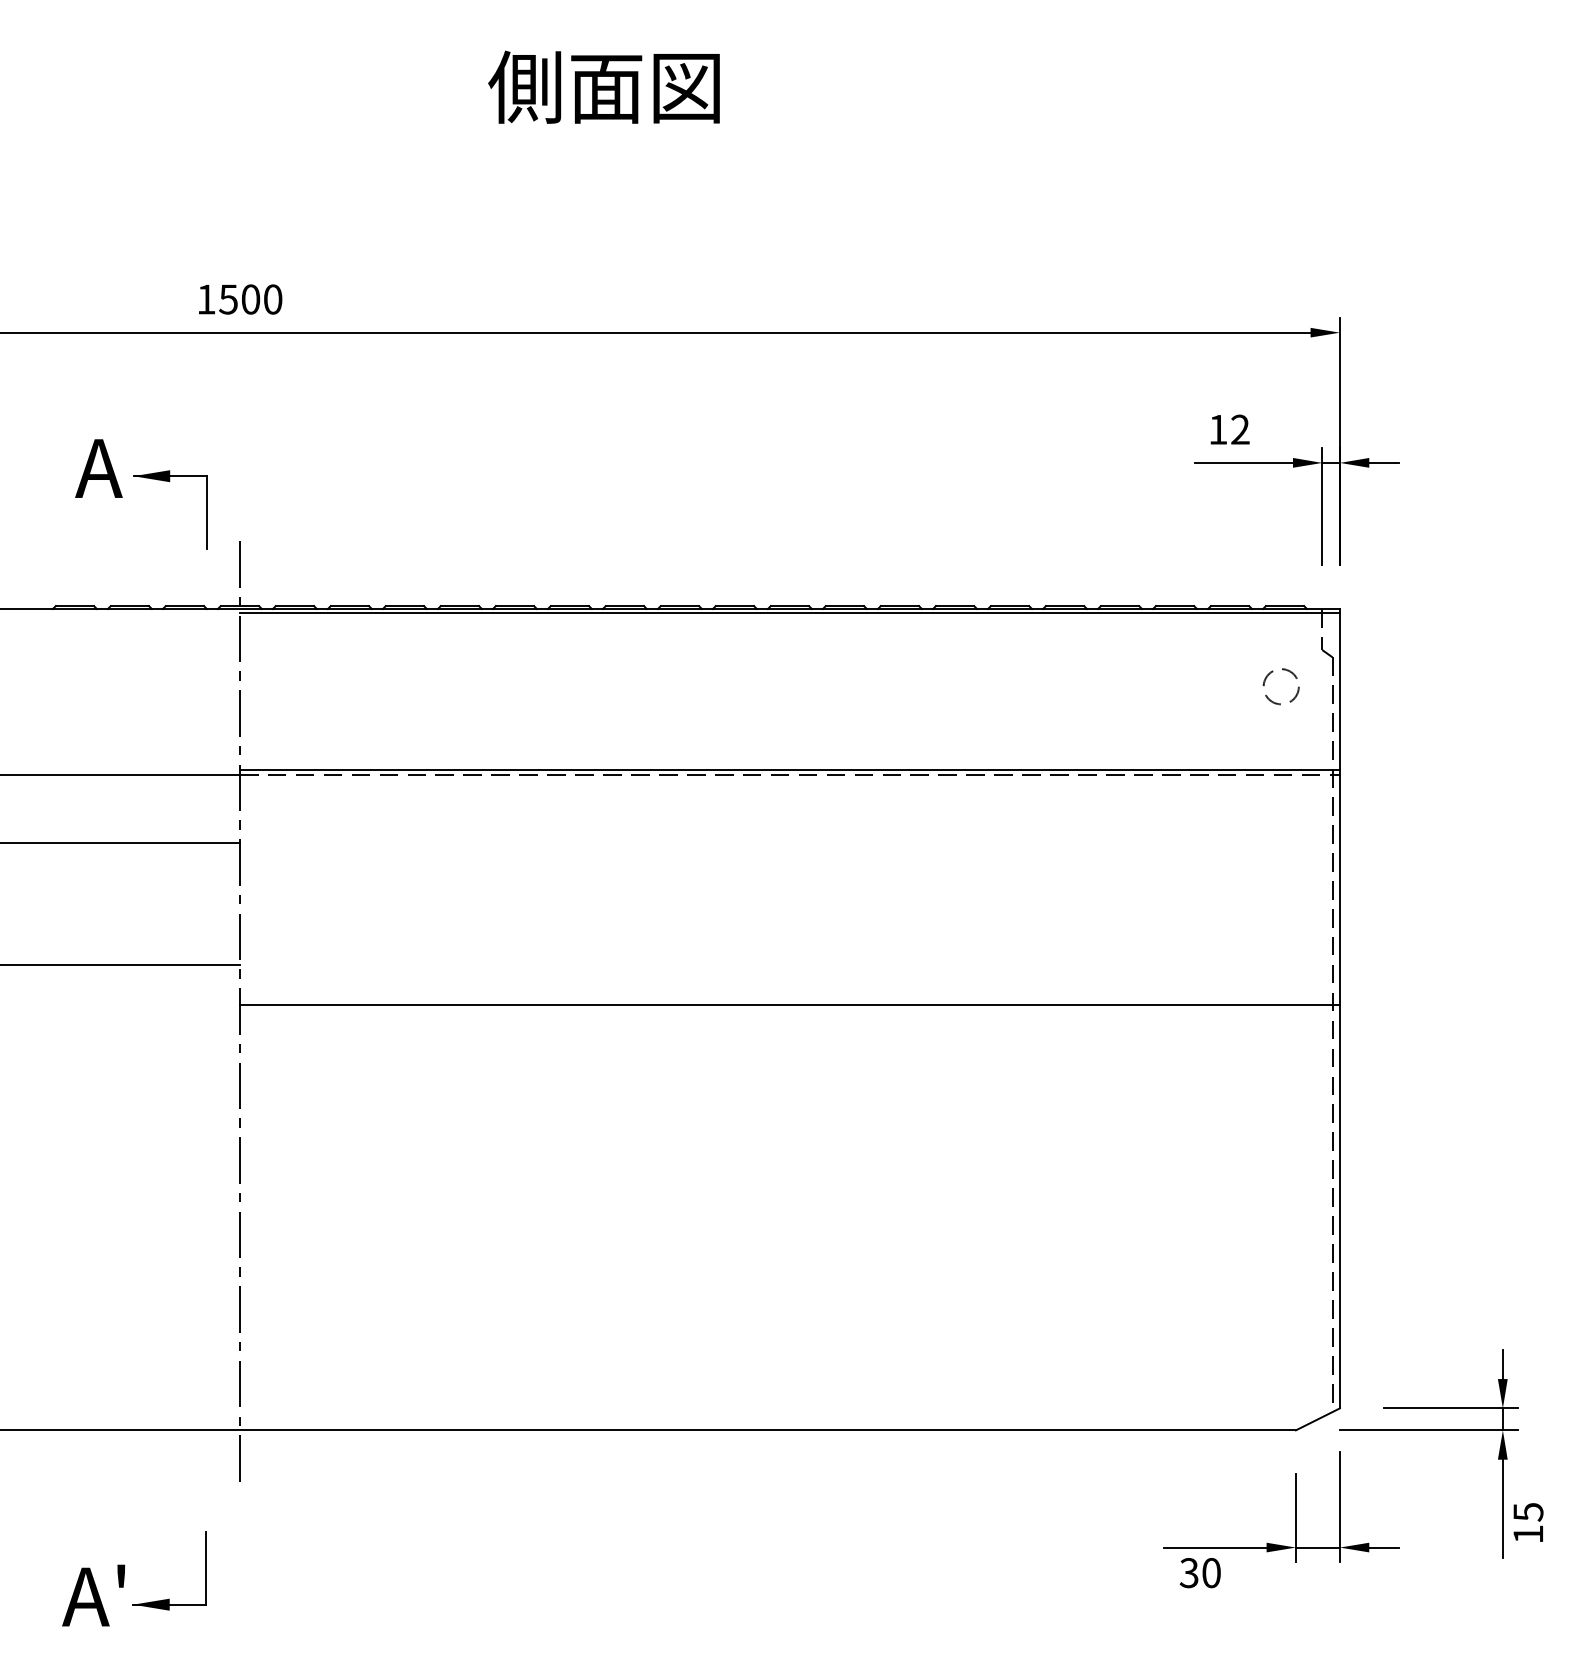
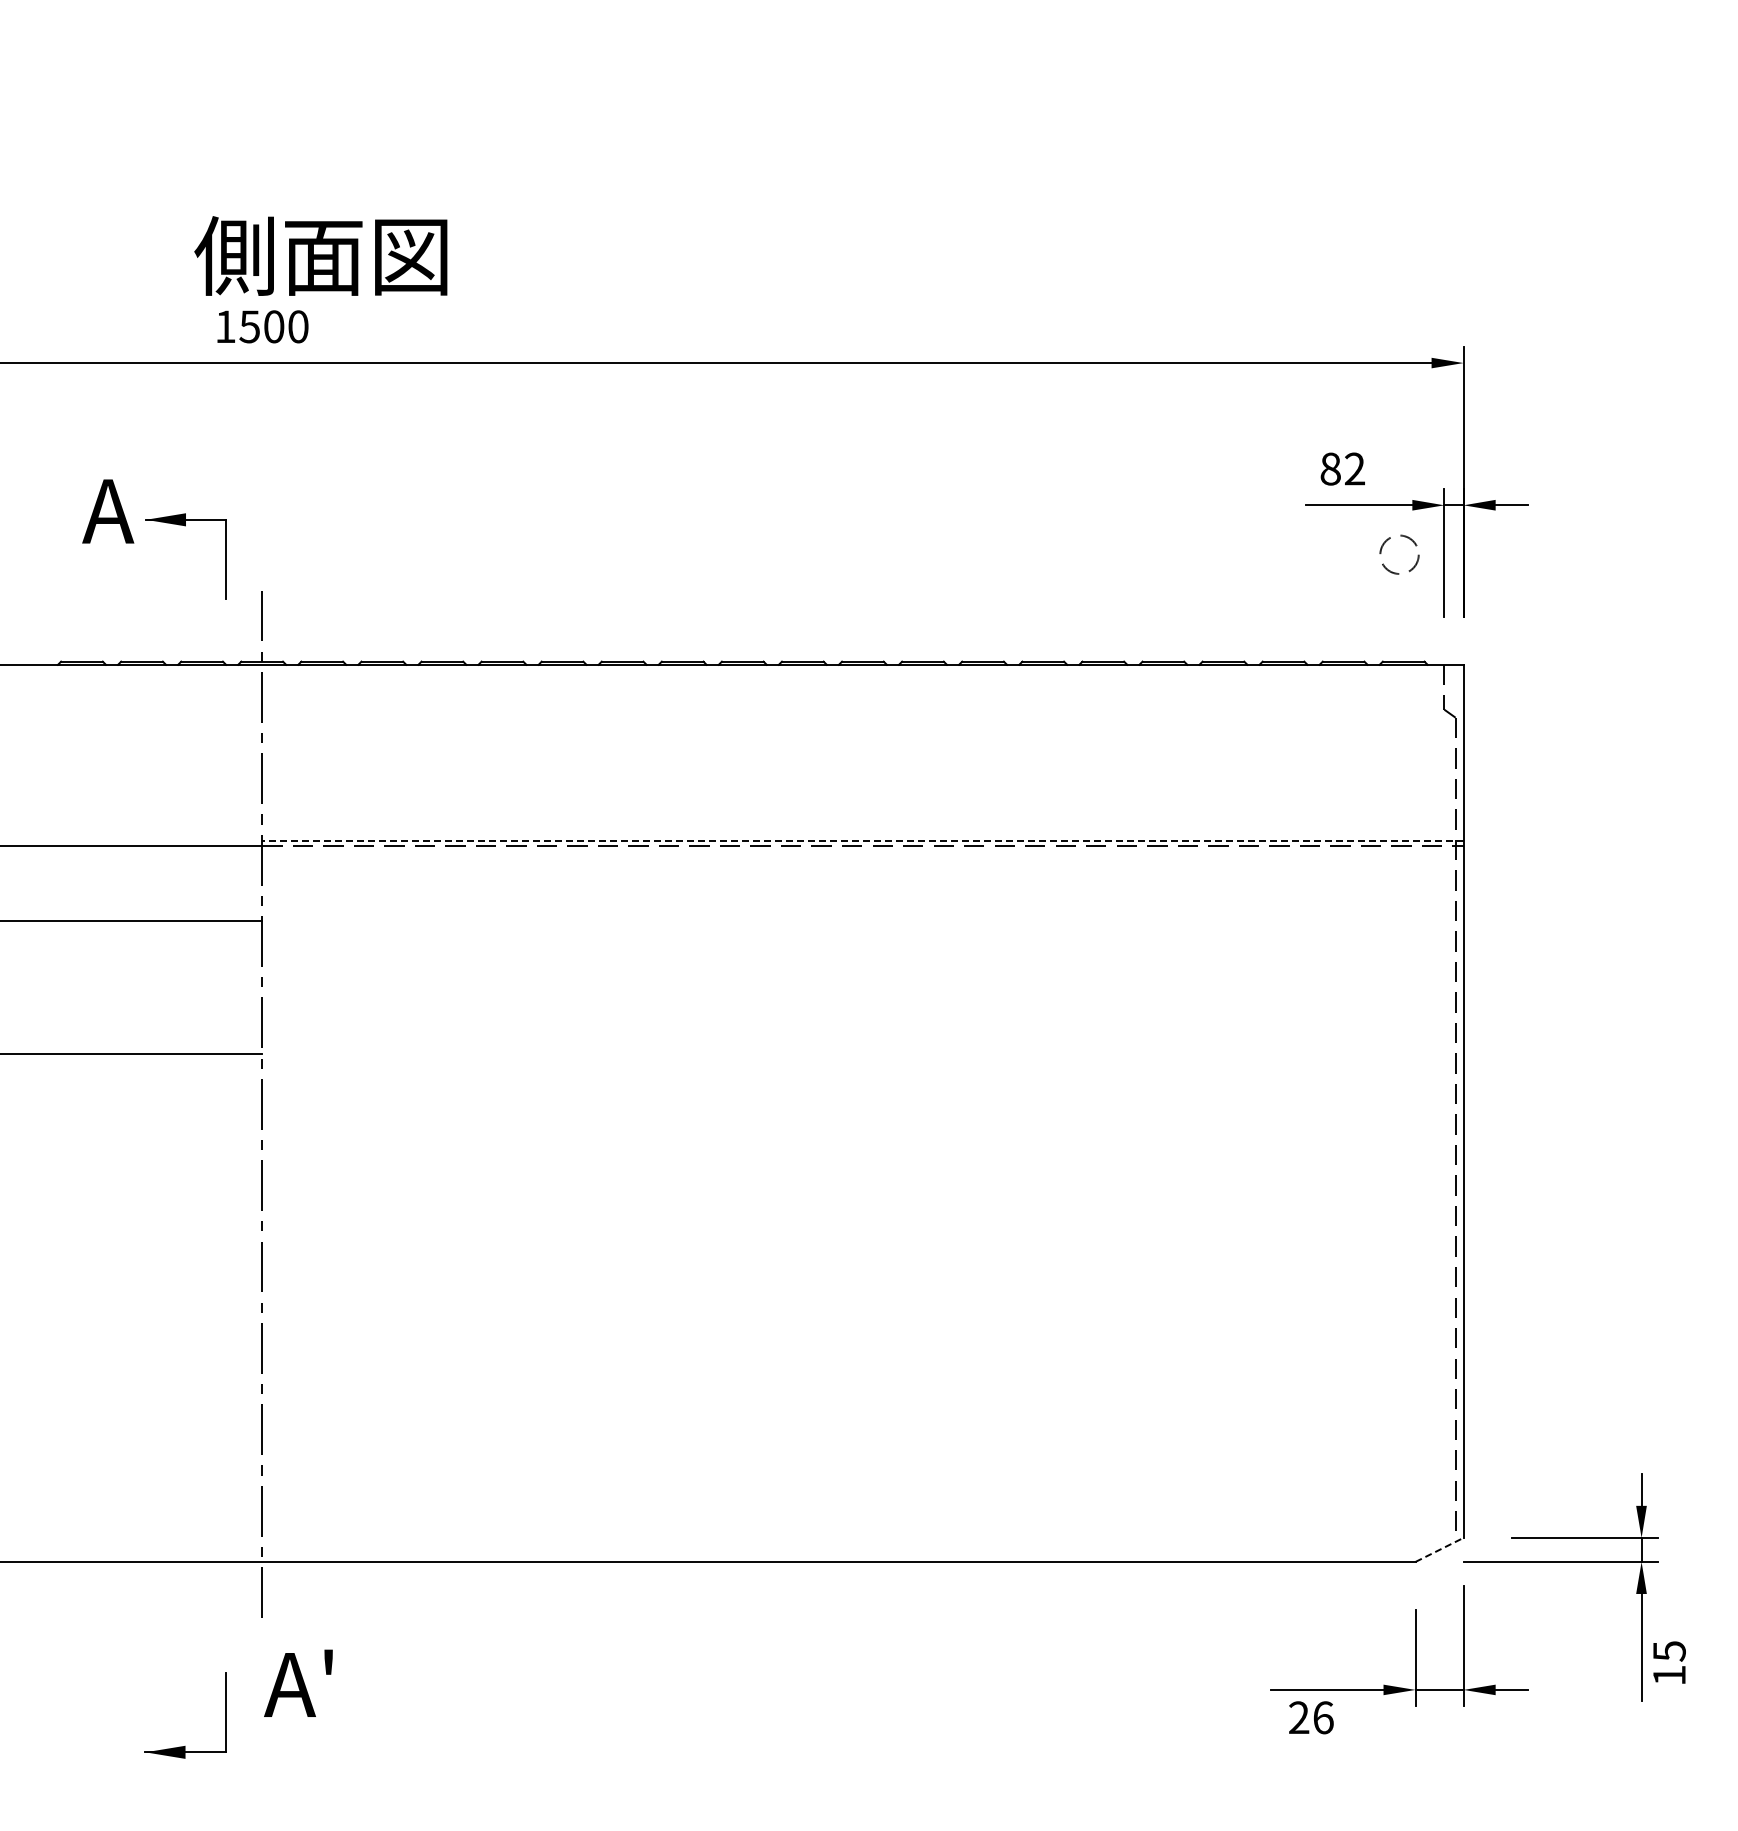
text: (603, 86) -> (320, 255), moved
text: (1218, 429) -> (1330, 468), 12 -> 82
line: (789, 613) -> (862, 669), removed
circle: (1281, 686) -> (1399, 554), moved
line: (789, 770) -> (862, 841), solid -> dashed
line: (789, 1005) -> (862, 1097), removed
line: (1317, 1418) -> (1439, 1549), solid -> dashed
text: (1199, 1572) -> (1310, 1717), 30 -> 26
text: (93, 1594) -> (298, 1682), moved

